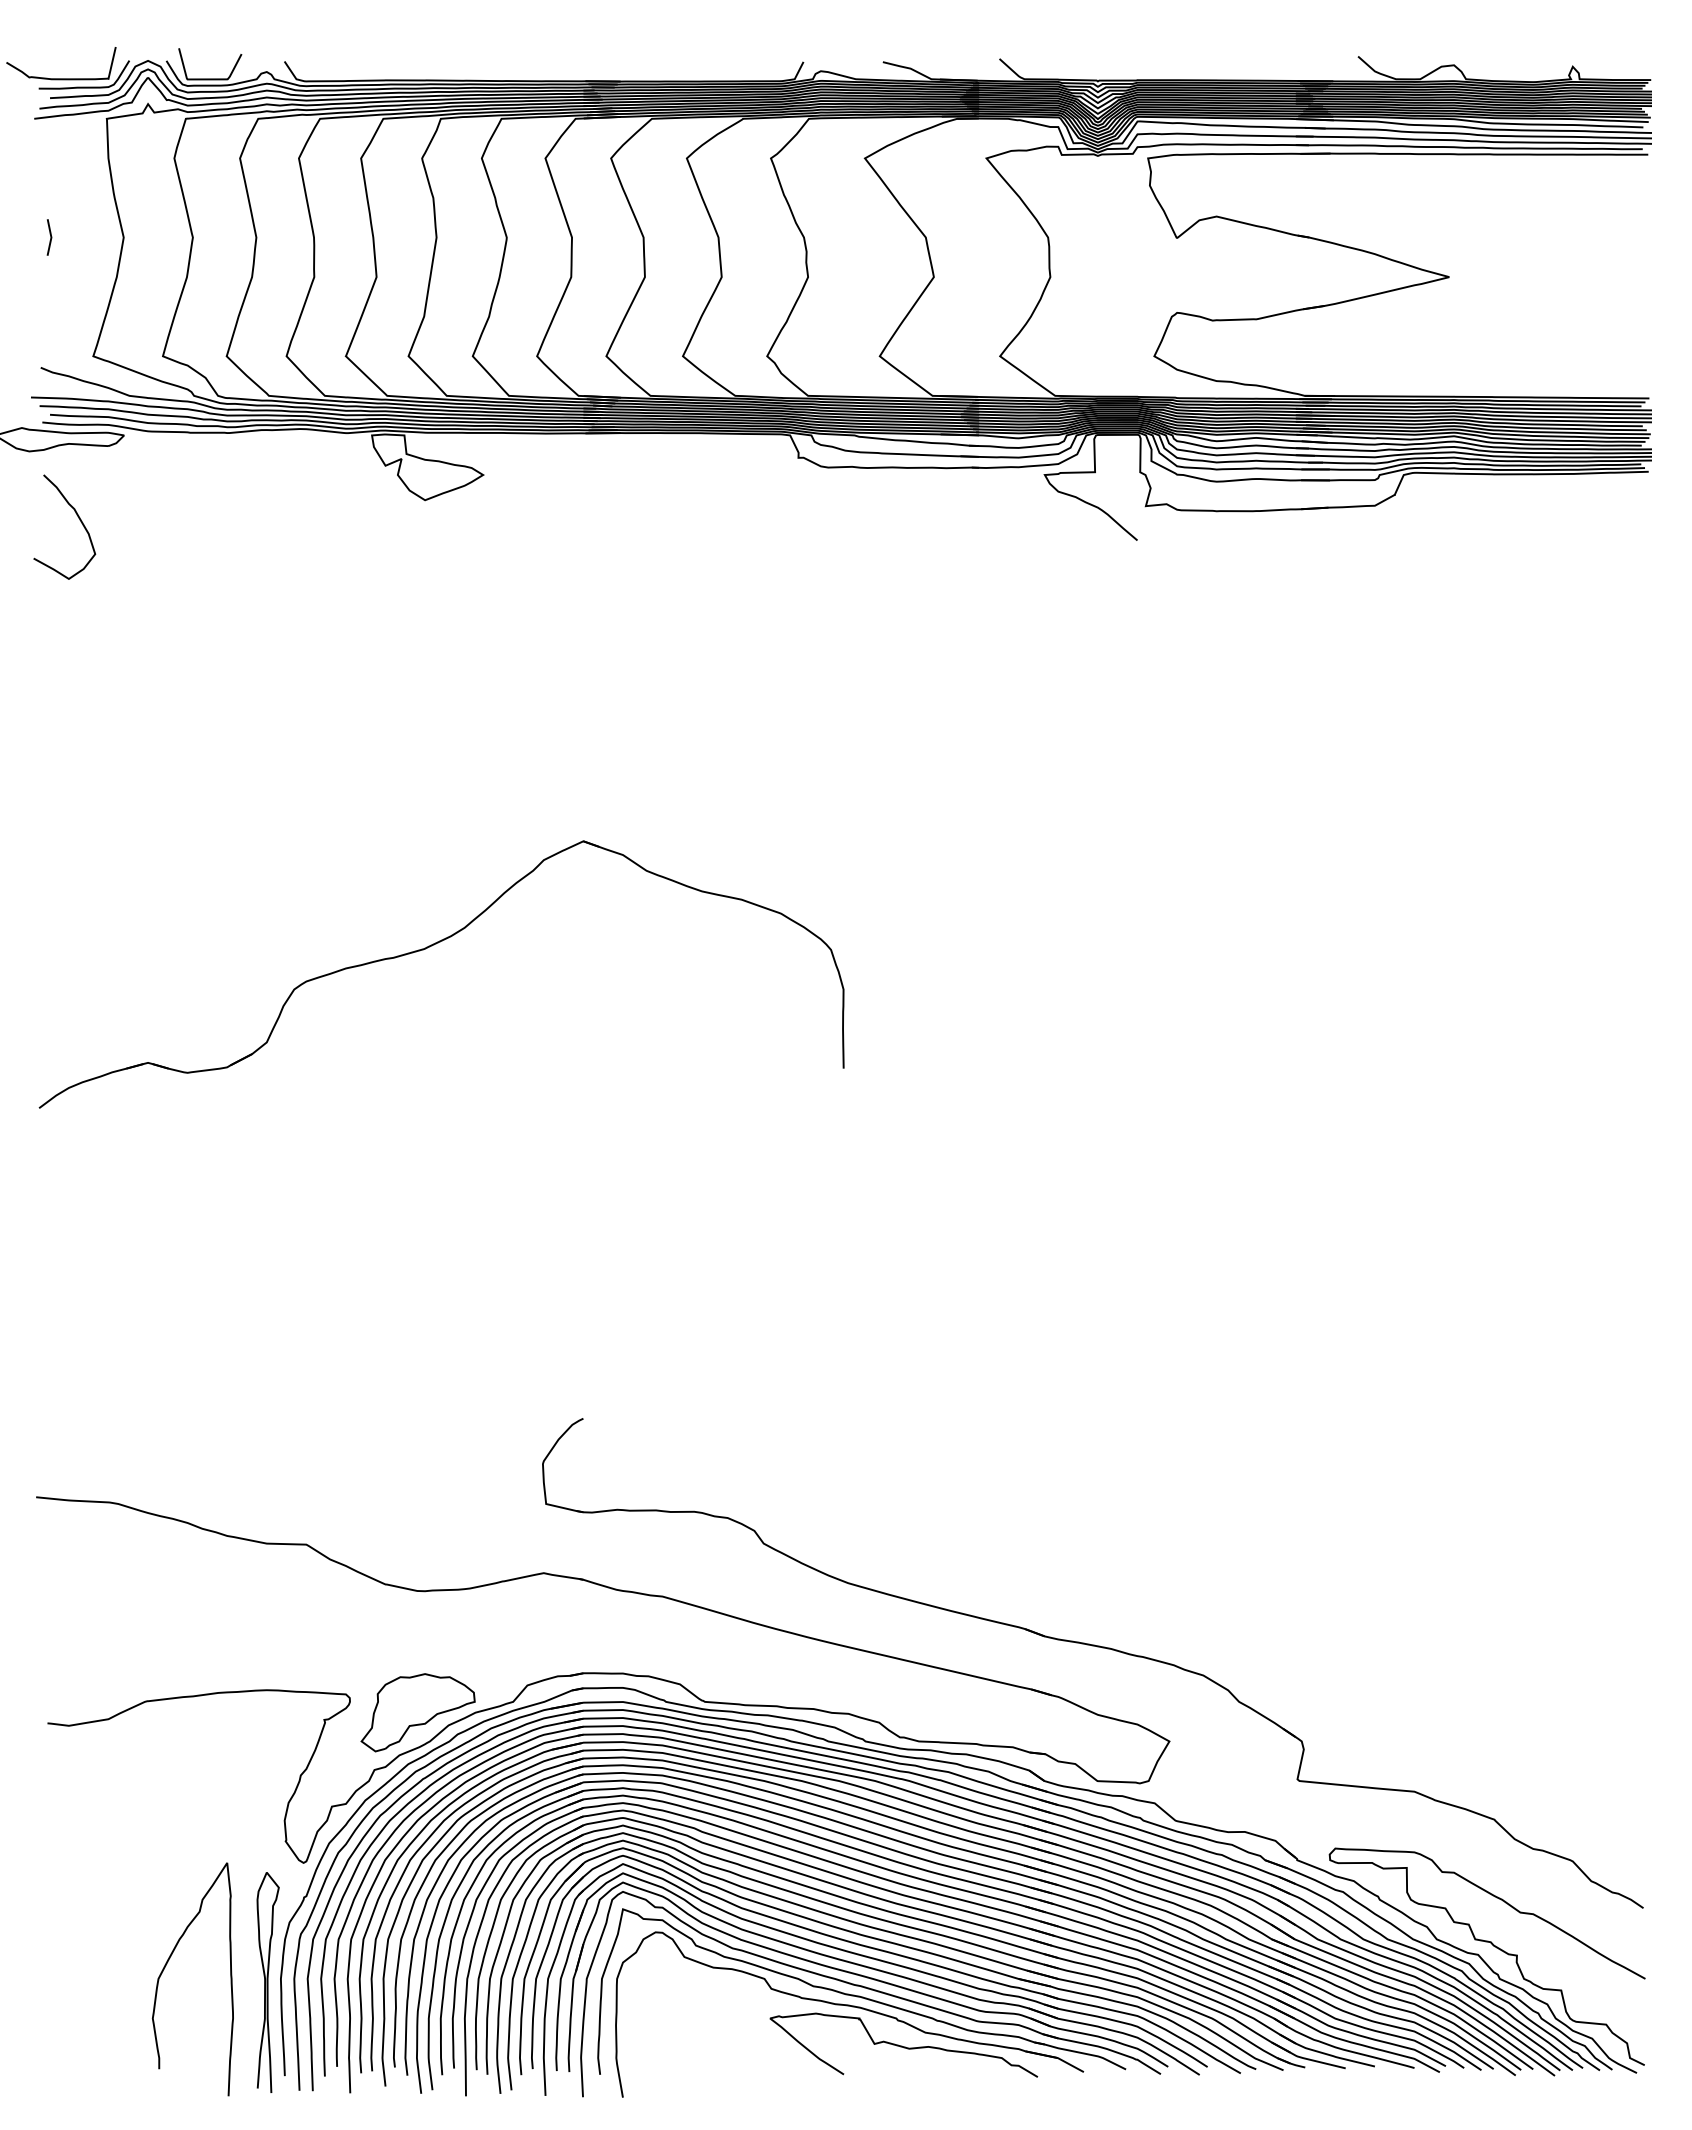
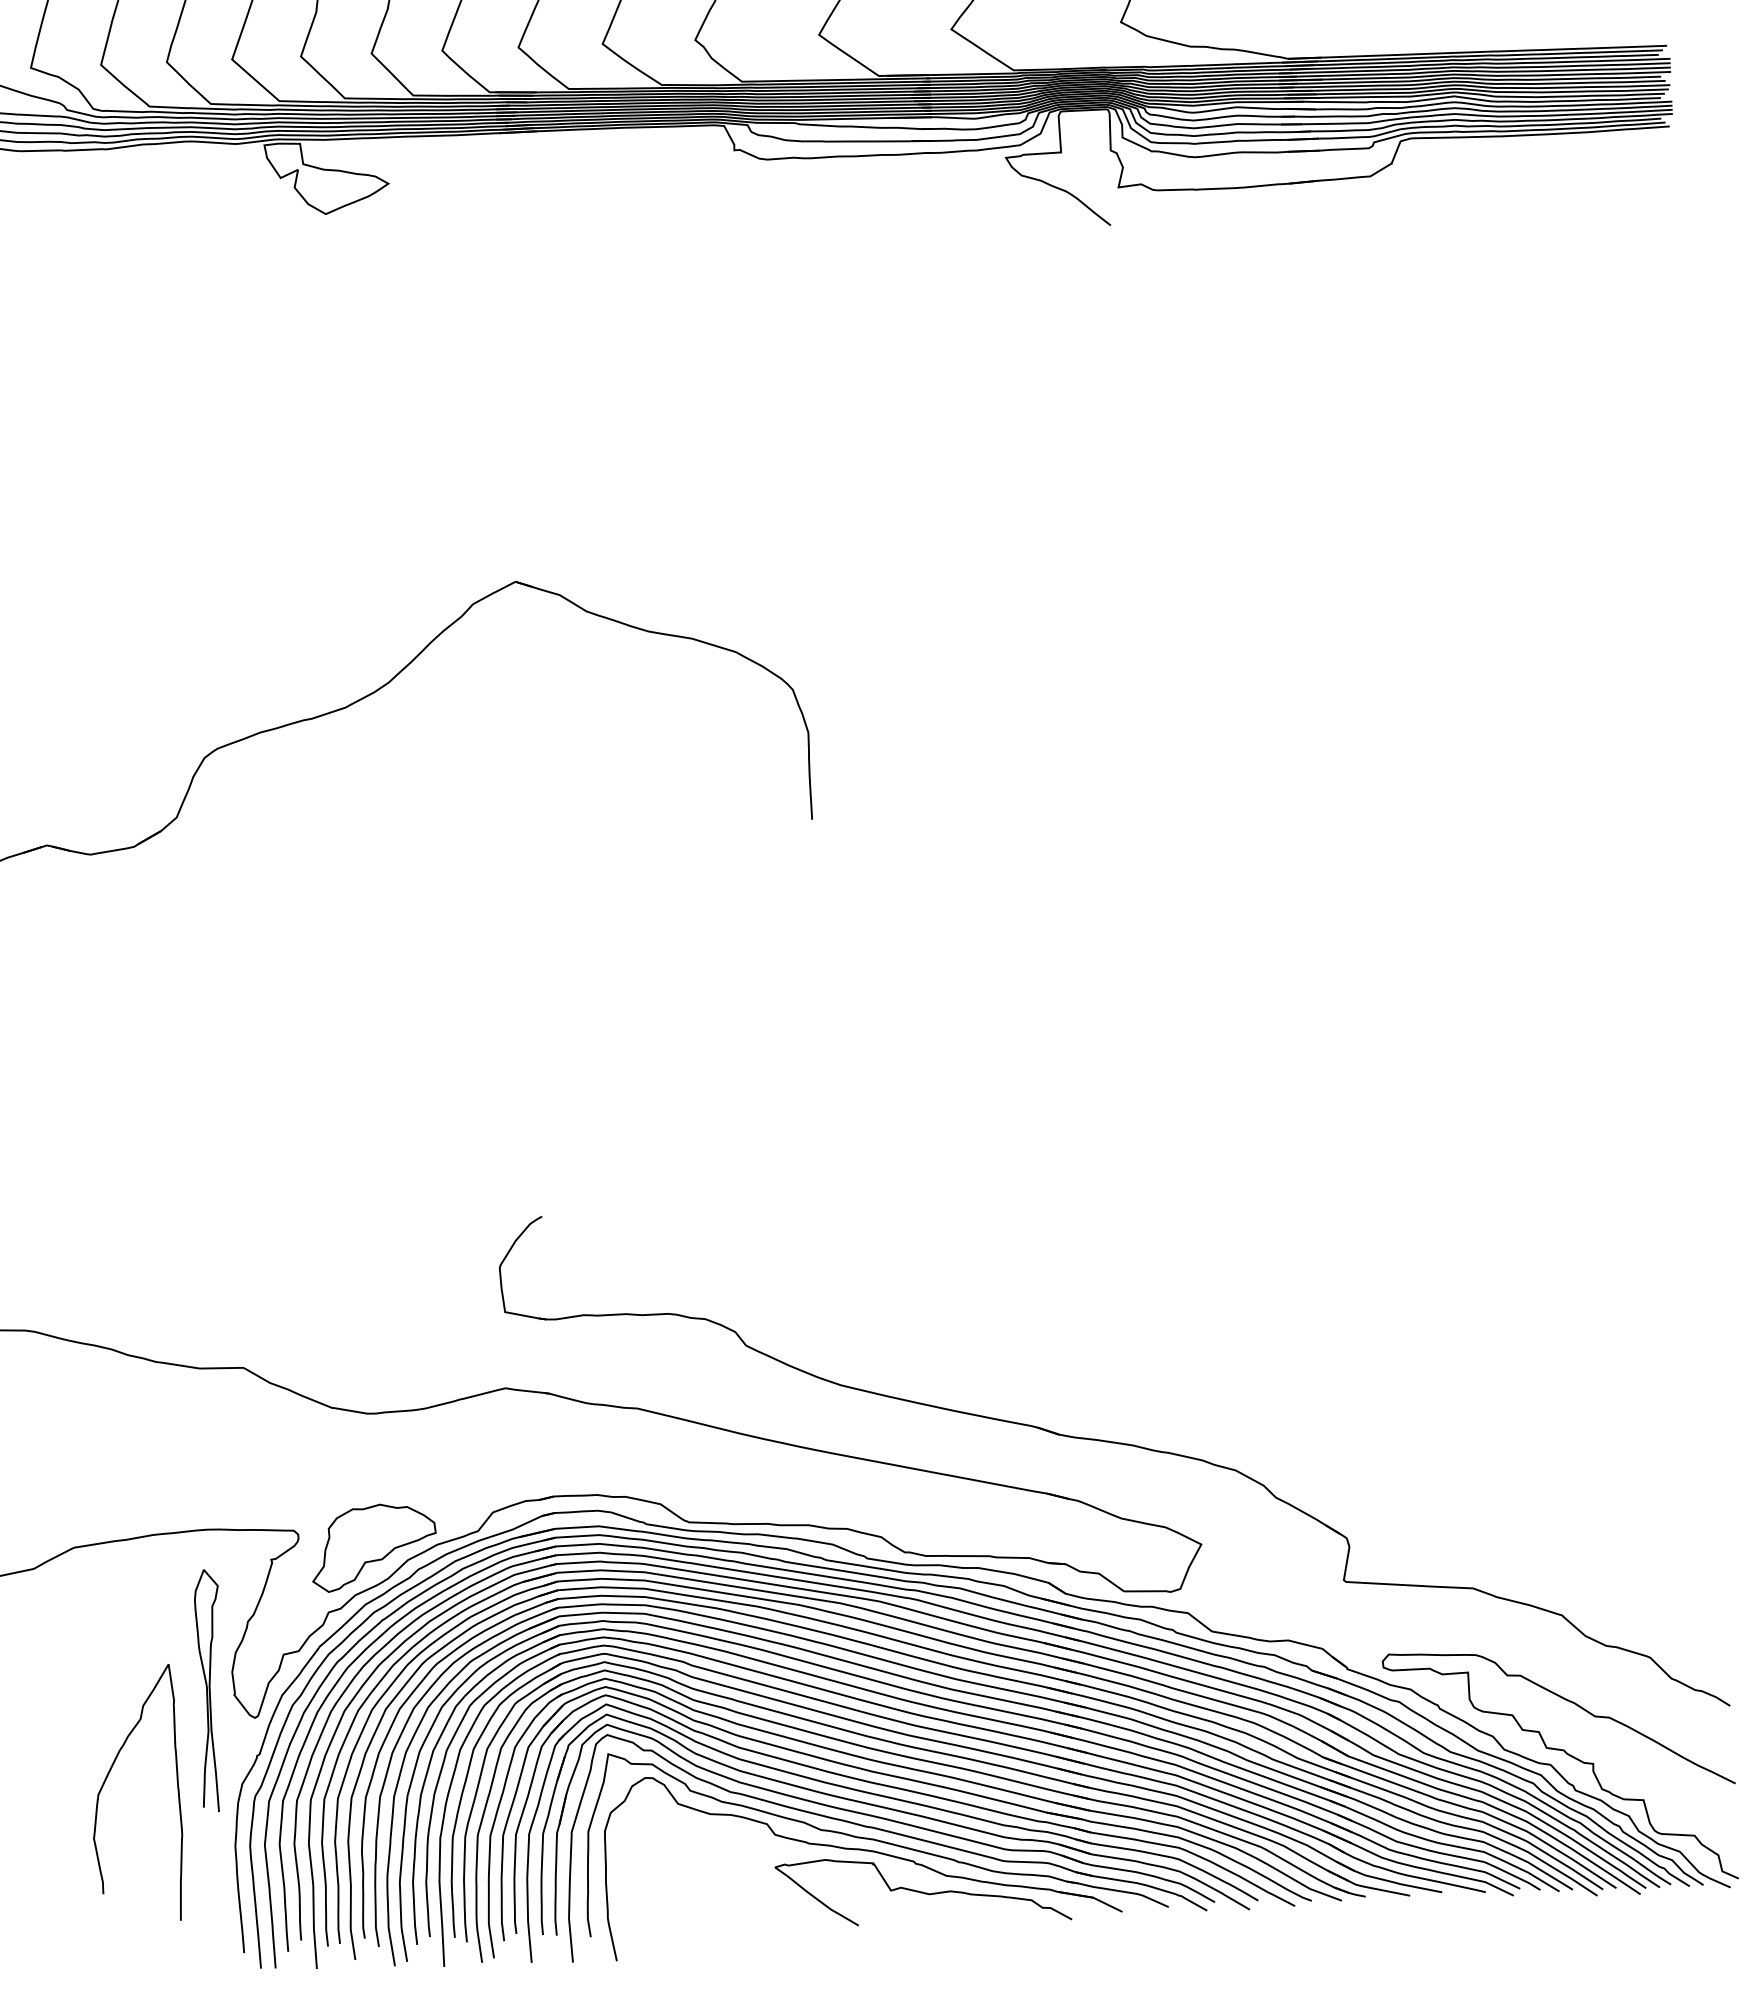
curve: (168, 1962) -> (108, 1776), moved
curve: (267, 1982) -> (209, 1690), moved

